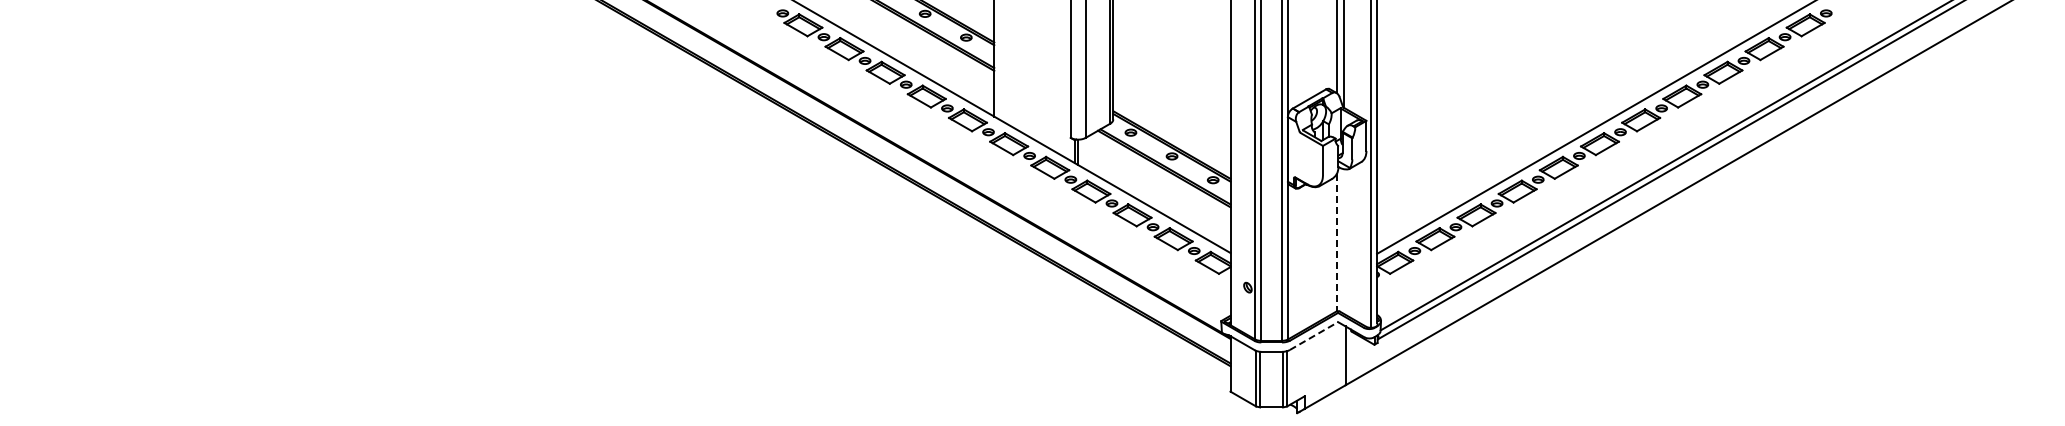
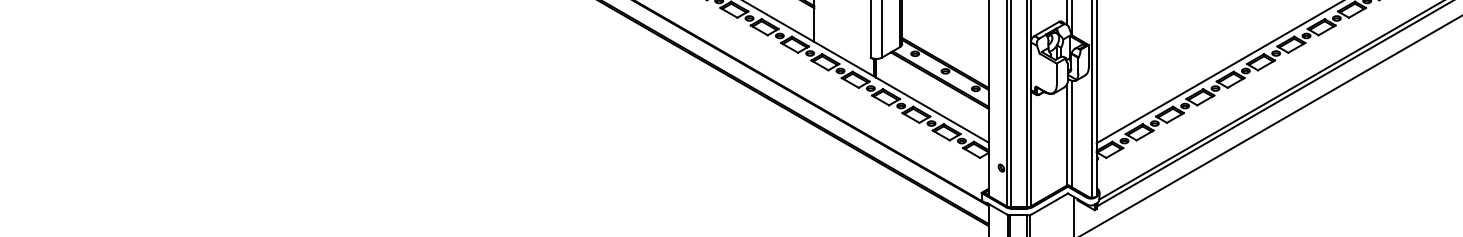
line: (1343, 241) -> (1071, 134), added
line: (1337, 242) -> (1067, 134), dashed -> solid
line: (1314, 336) -> (1050, 204), dashed -> solid

